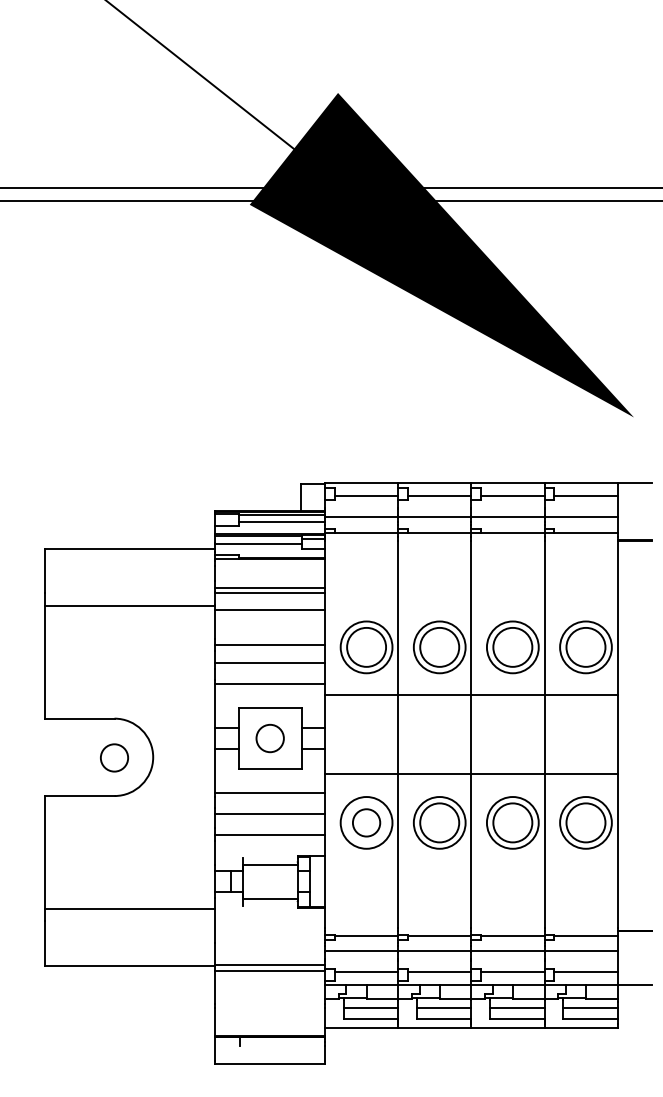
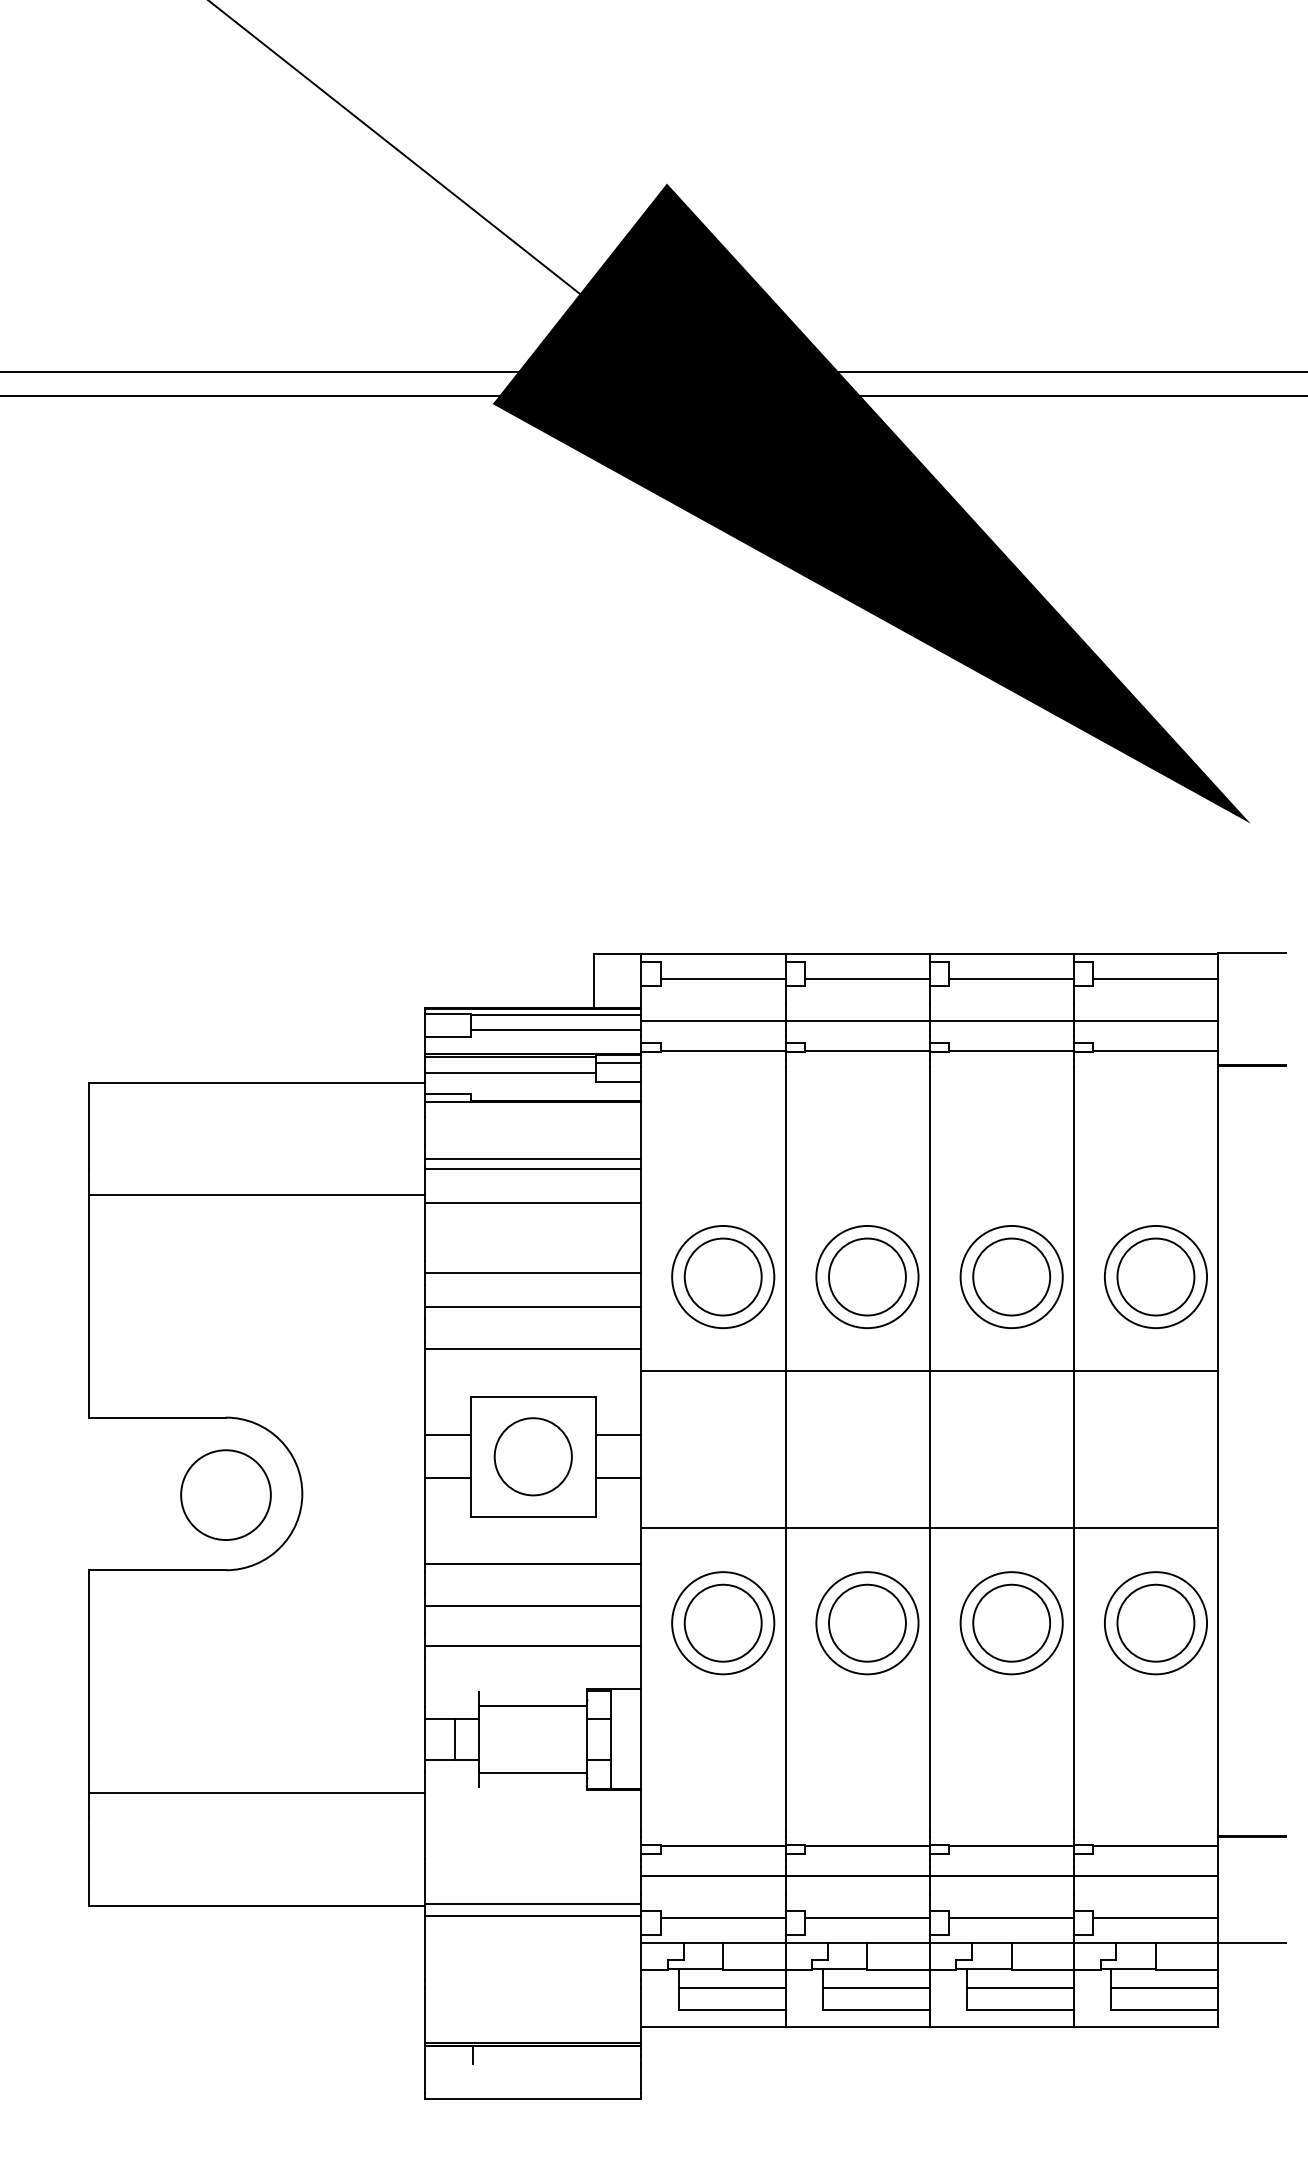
circle: (269, 738) -> (531, 1456), size x1.43
circle: (114, 757) -> (225, 1494), size x1.67
circle: (366, 822) -> (723, 1622), size x1.43

